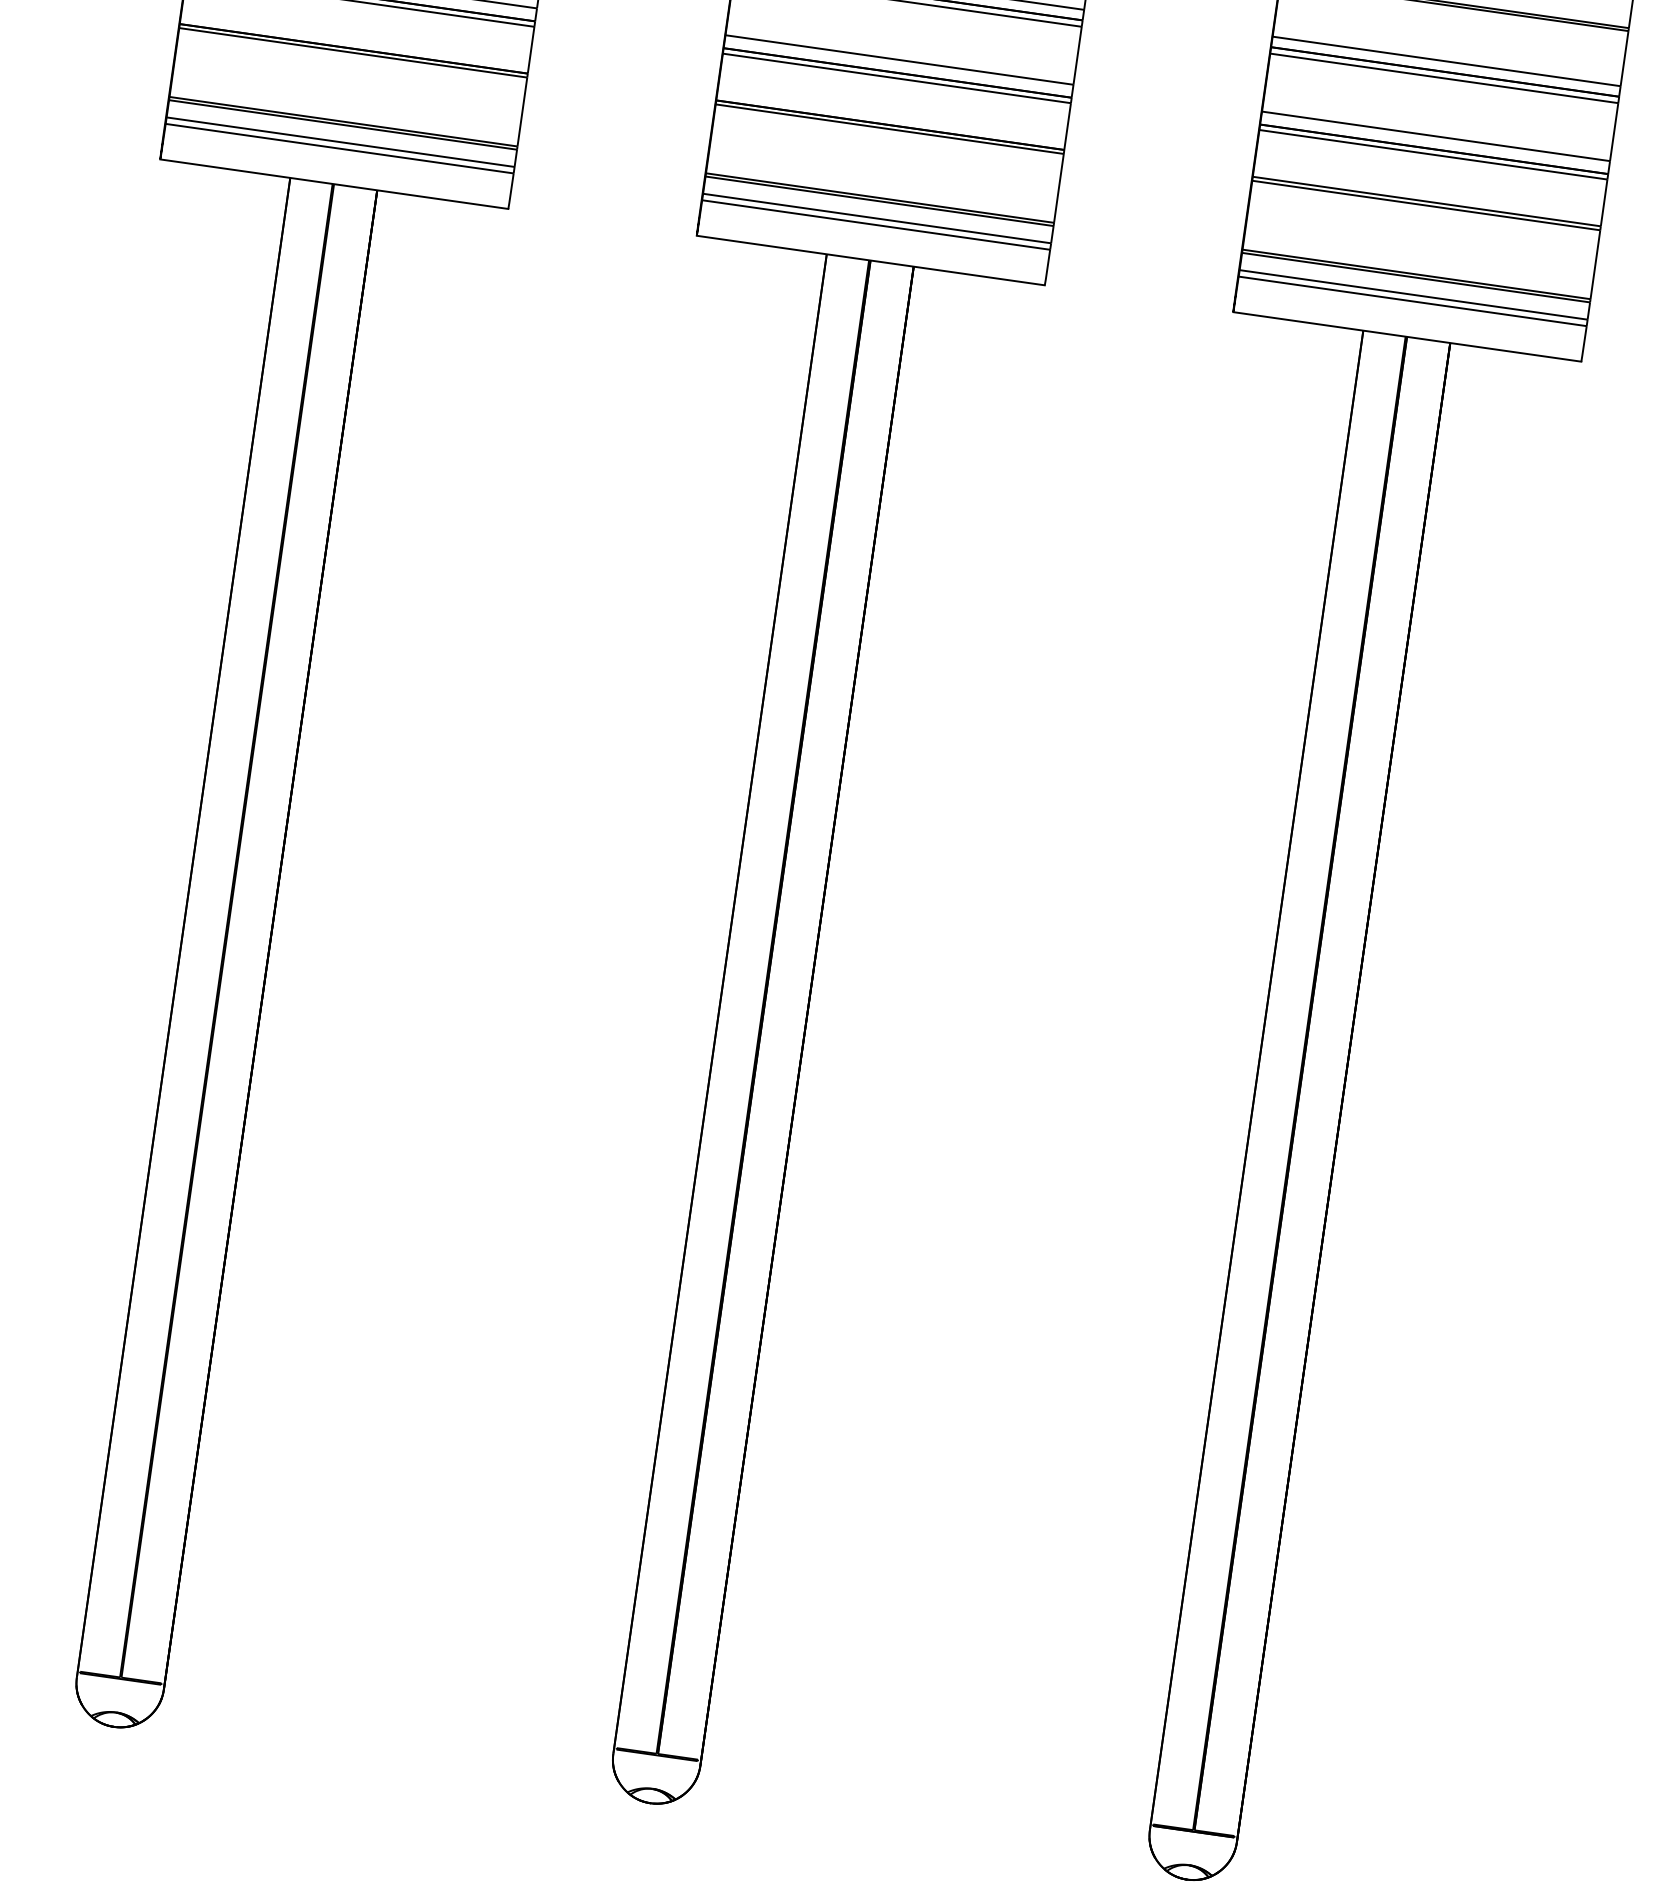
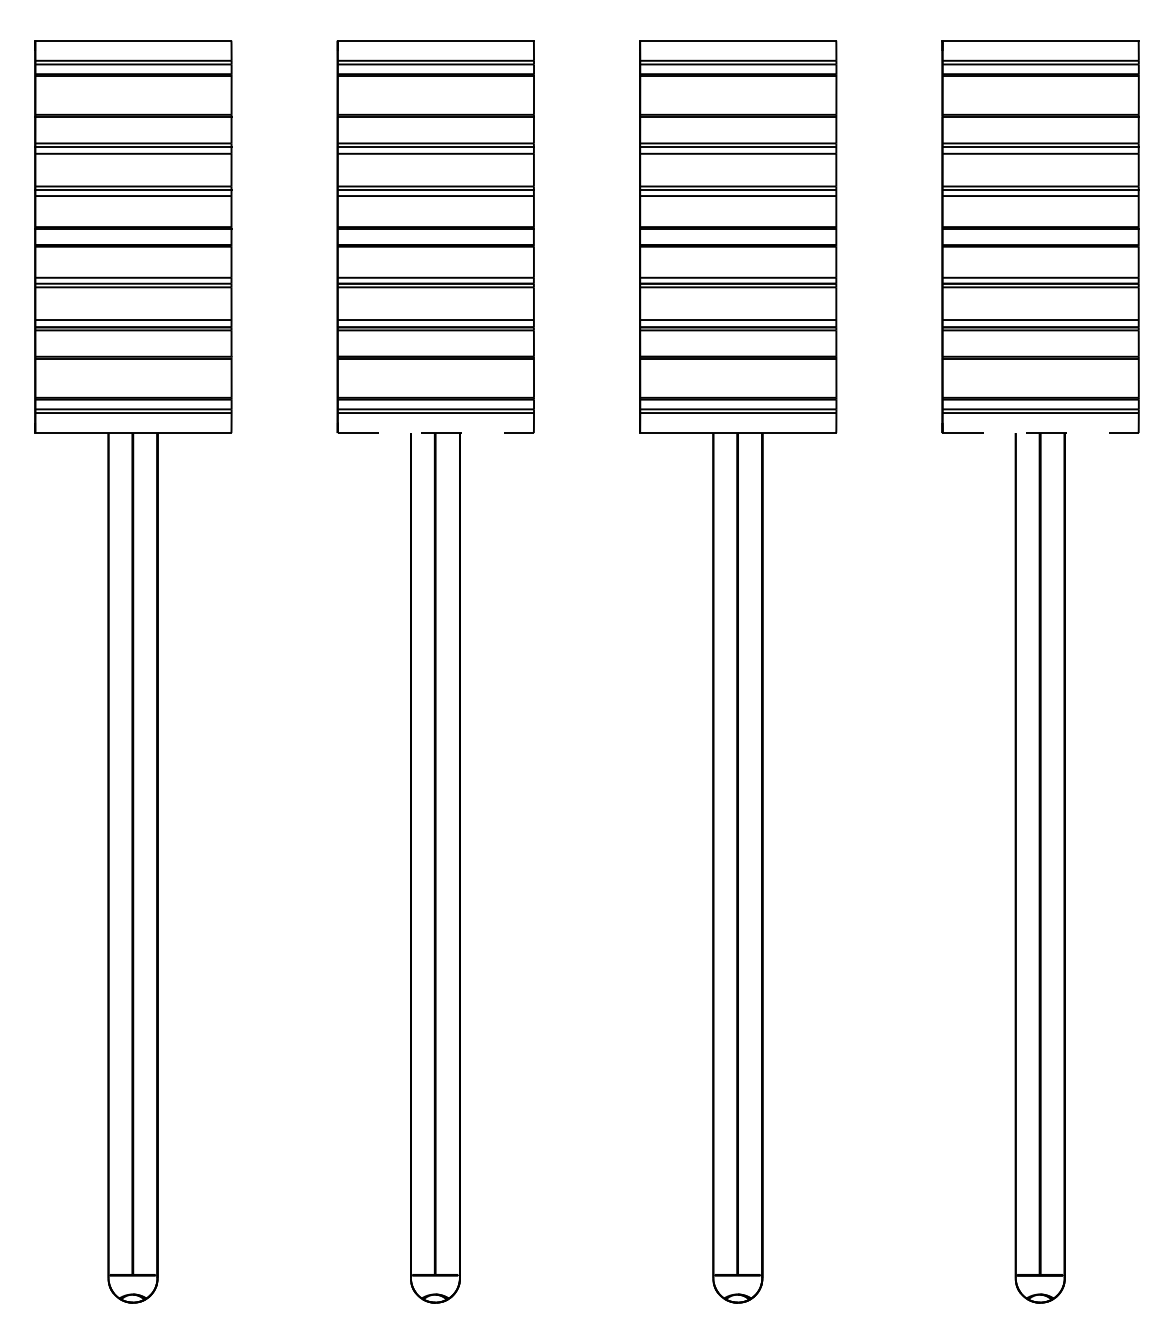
line: (335, 185) -> (436, 433), solid -> dashed
line: (1408, 337) -> (1041, 433), solid -> dashed

